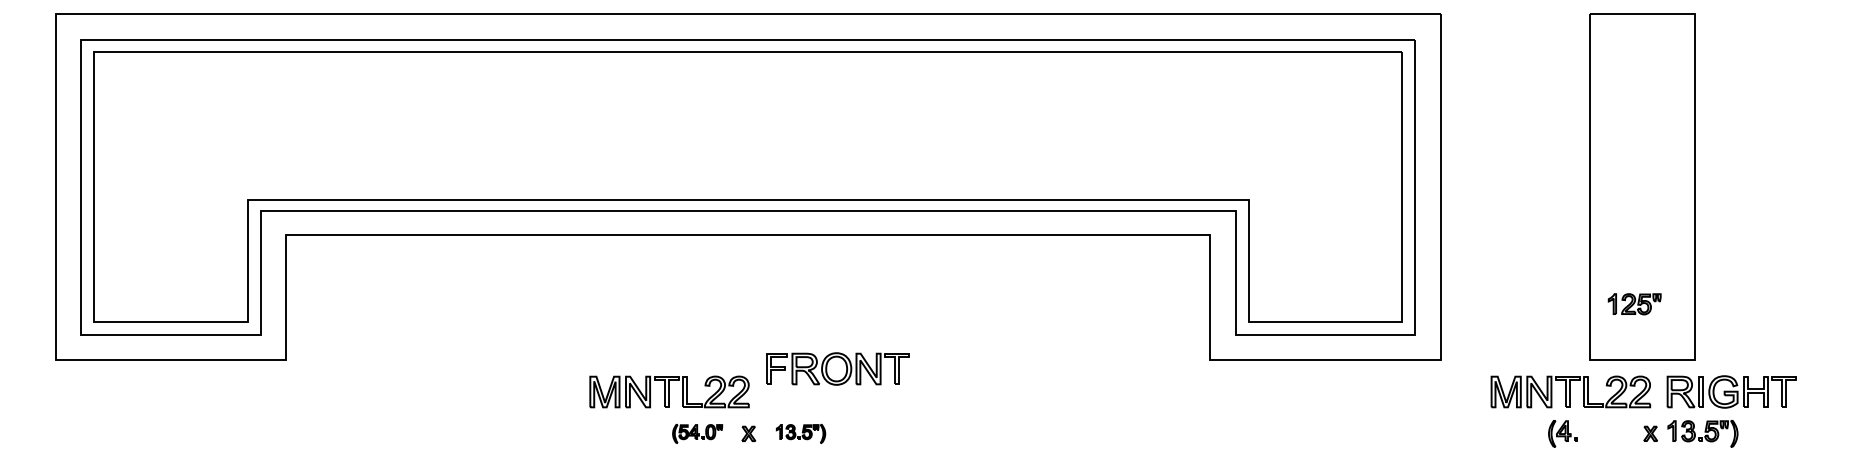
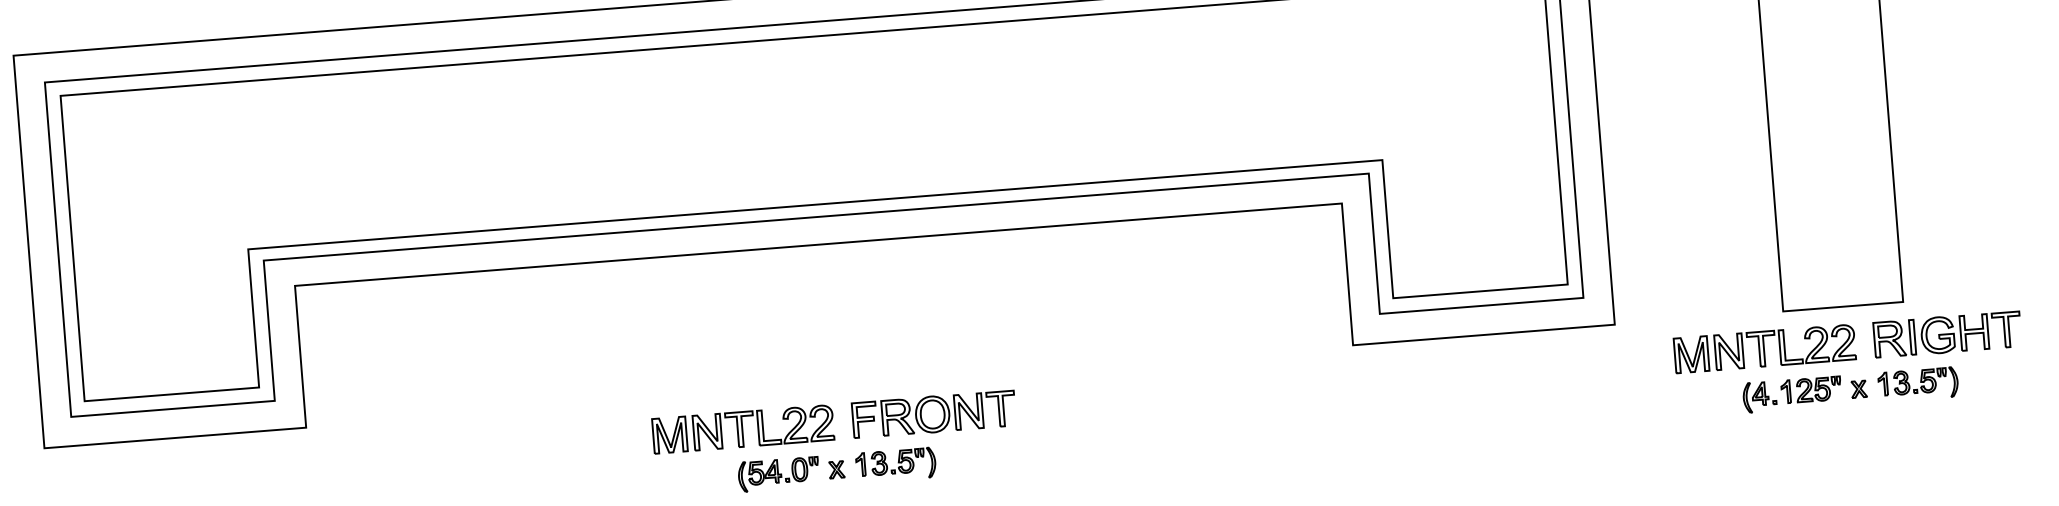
part: (1634, 304) -> (1811, 390), moved
part: (837, 368) -> (933, 413), moved
part: (697, 433) -> (778, 473), size x1.43
part: (800, 433) -> (895, 464), size x1.43

